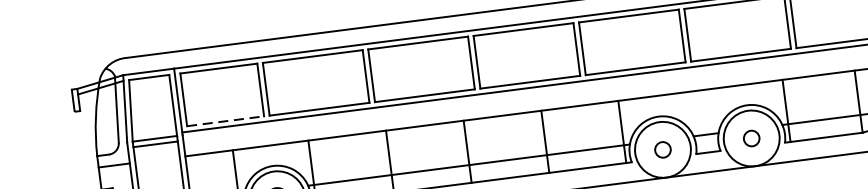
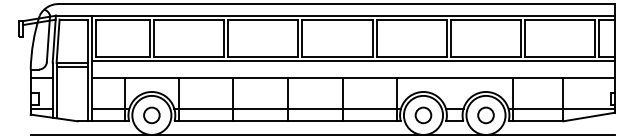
line: (226, 120) -> (123, 56), dashed -> solid
circle: (750, 138) -> (485, 115), size x1.43
circle: (663, 149) -> (423, 115), size x1.43

